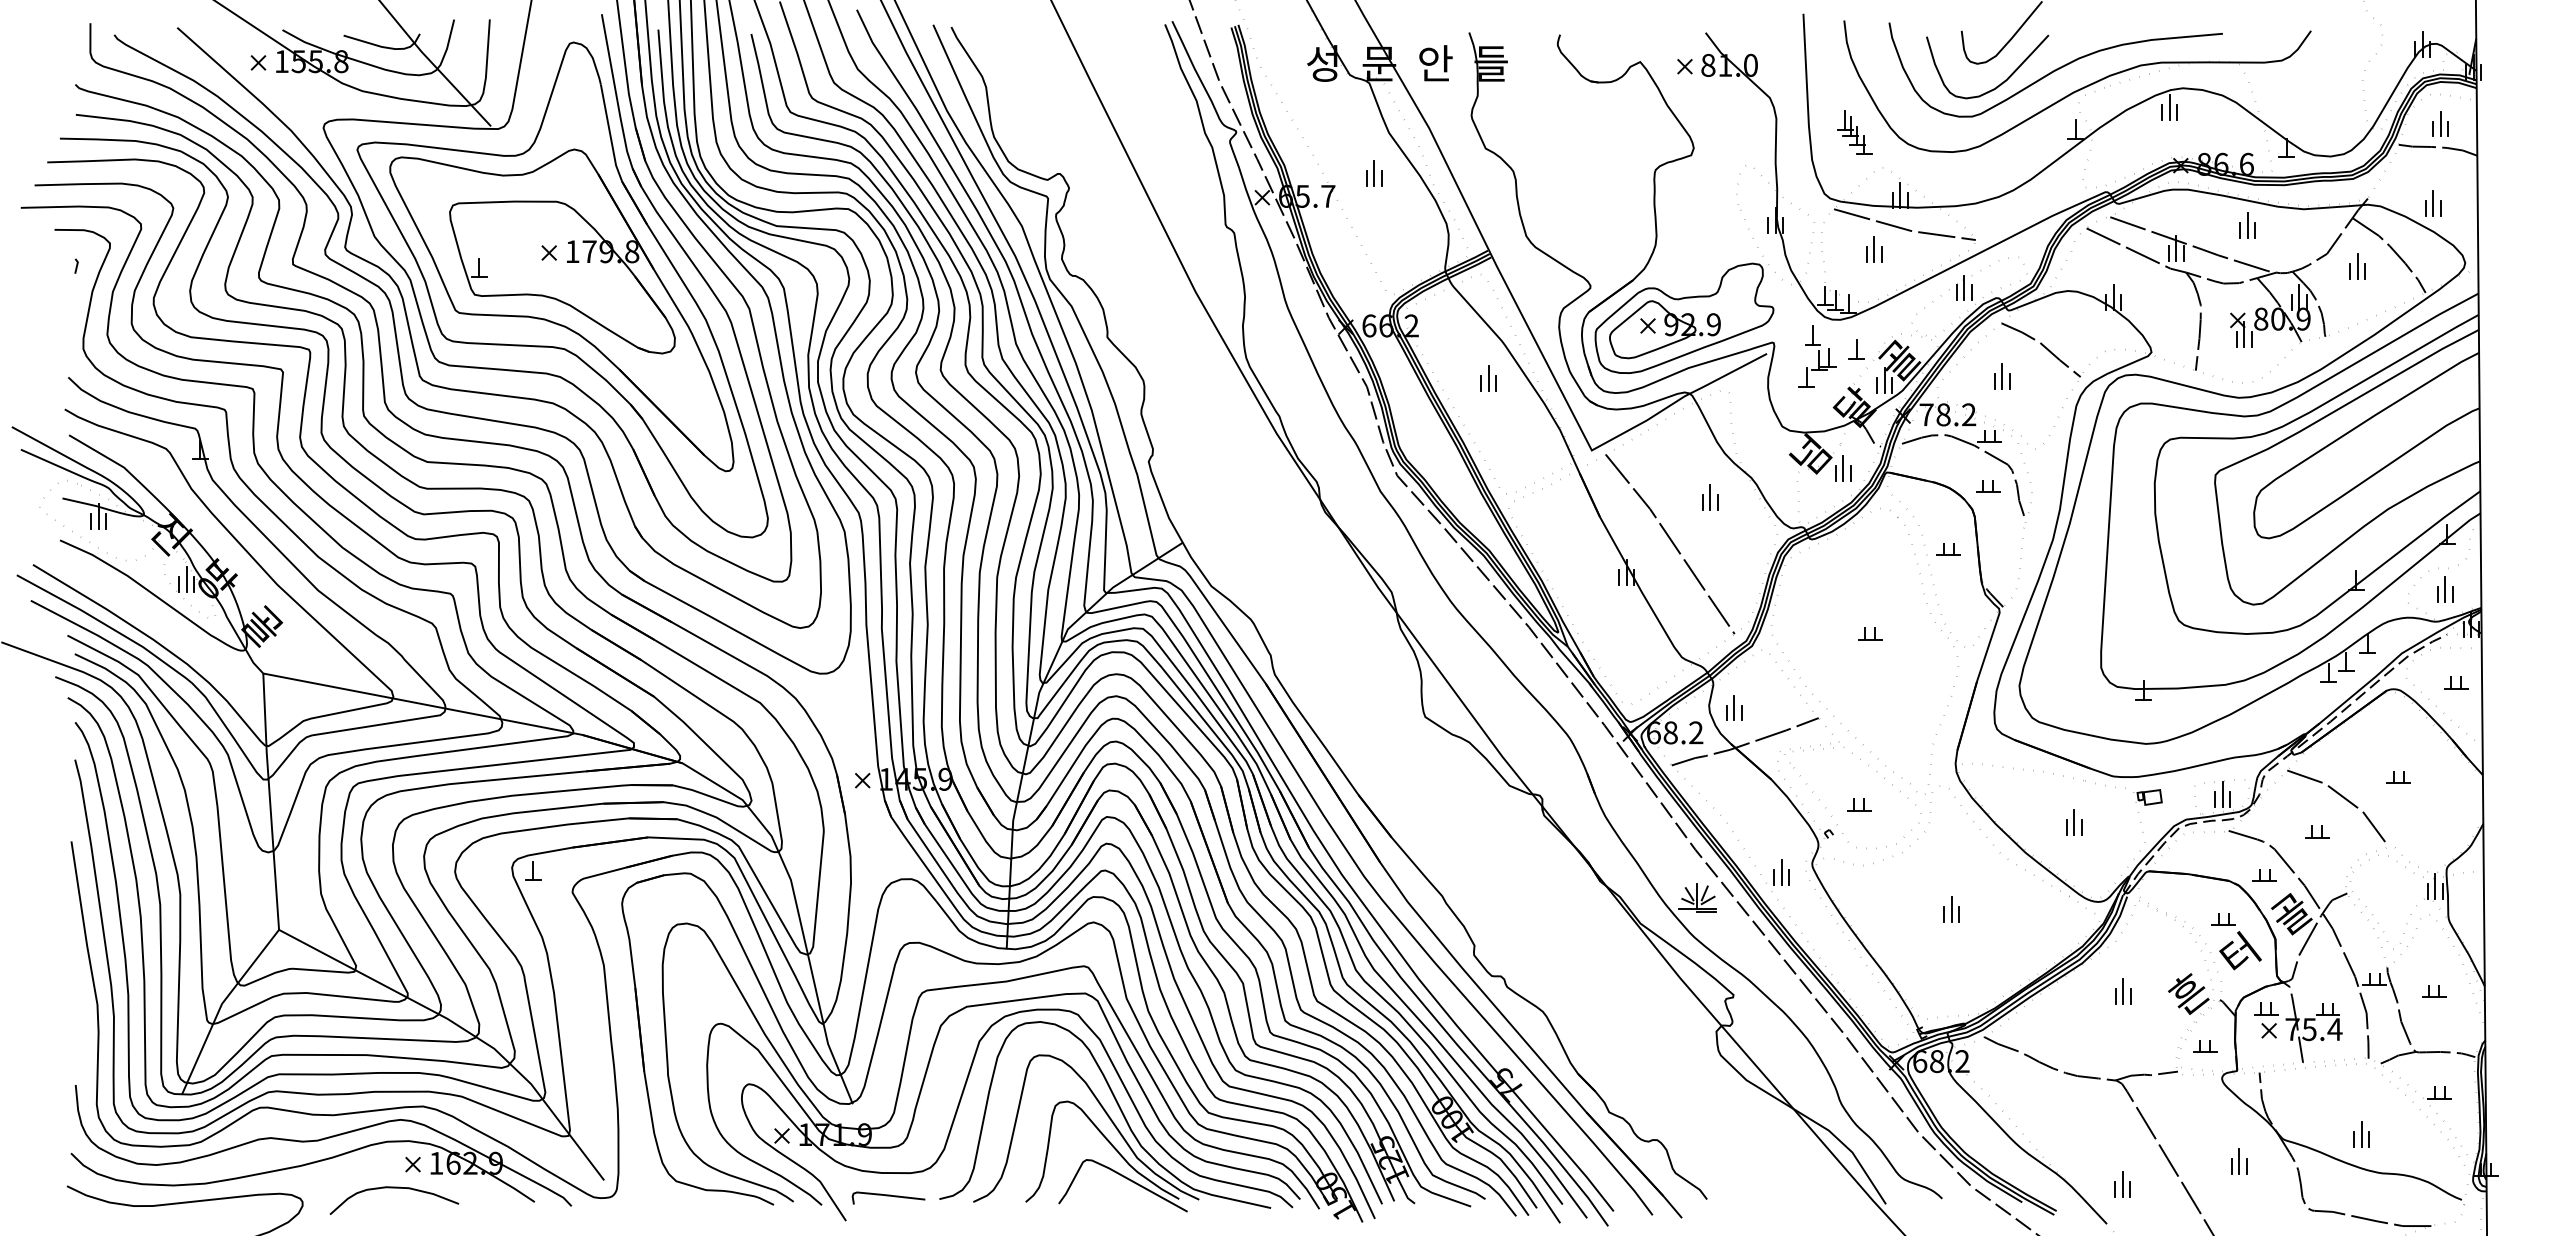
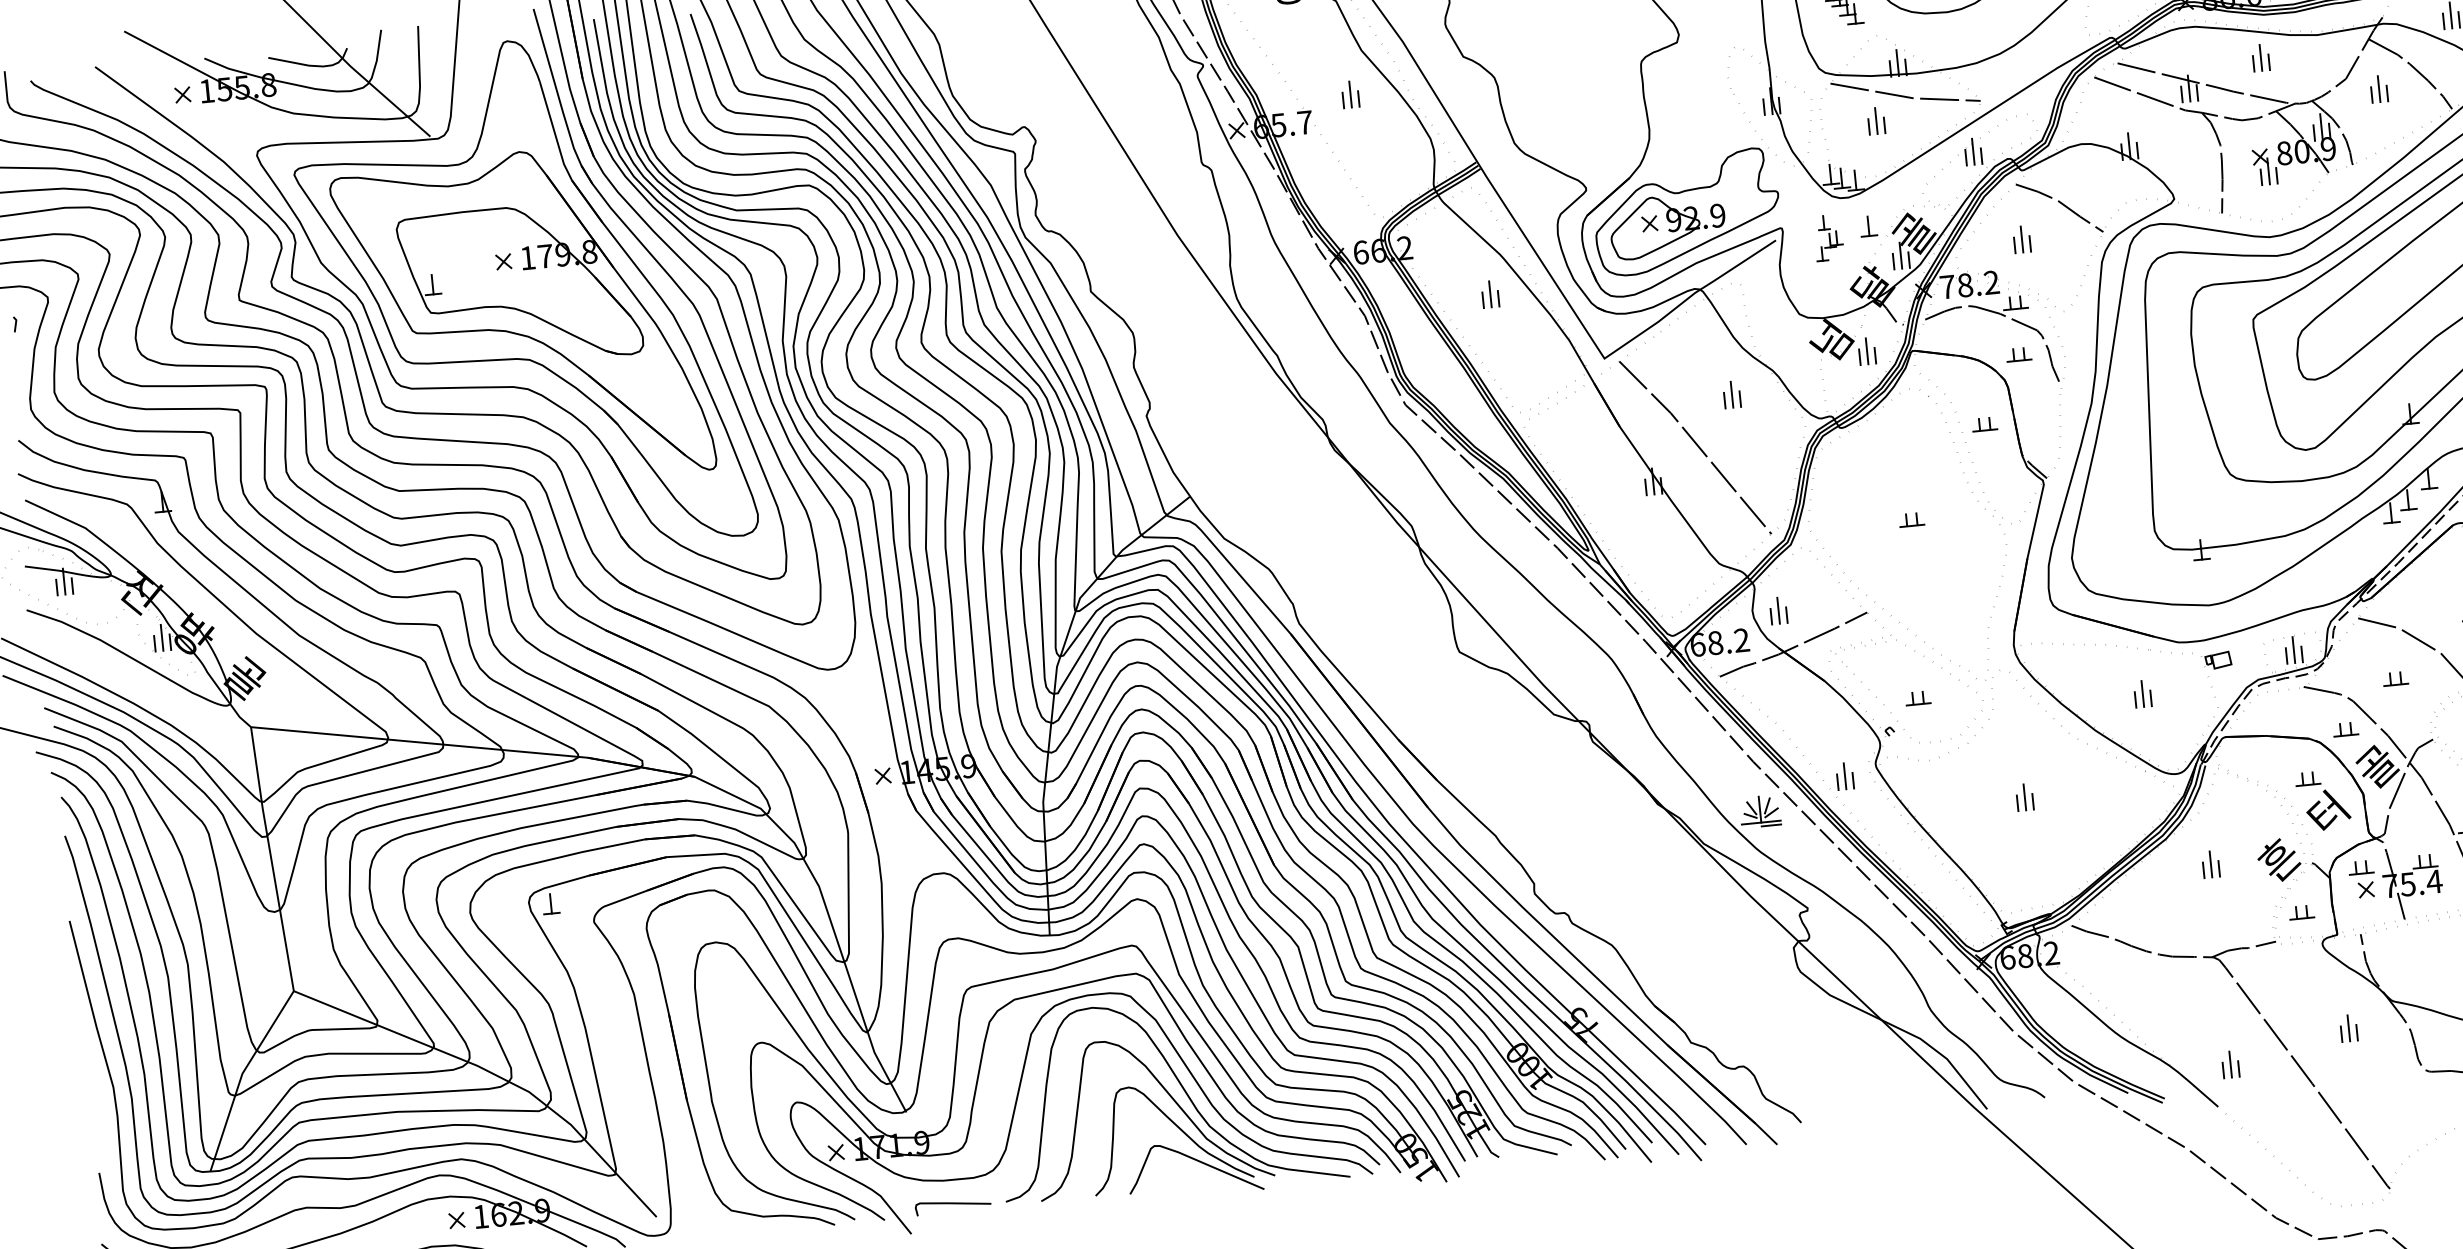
part: (1817, 356) -> (1828, 237), size x0.7

